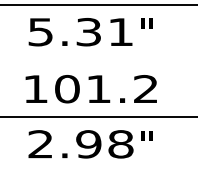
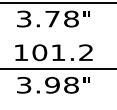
text: (80, 31) -> (47, 18), 5.31 -> 3.78
text: (41, 144) -> (24, 85), 2.98 -> 3.98

